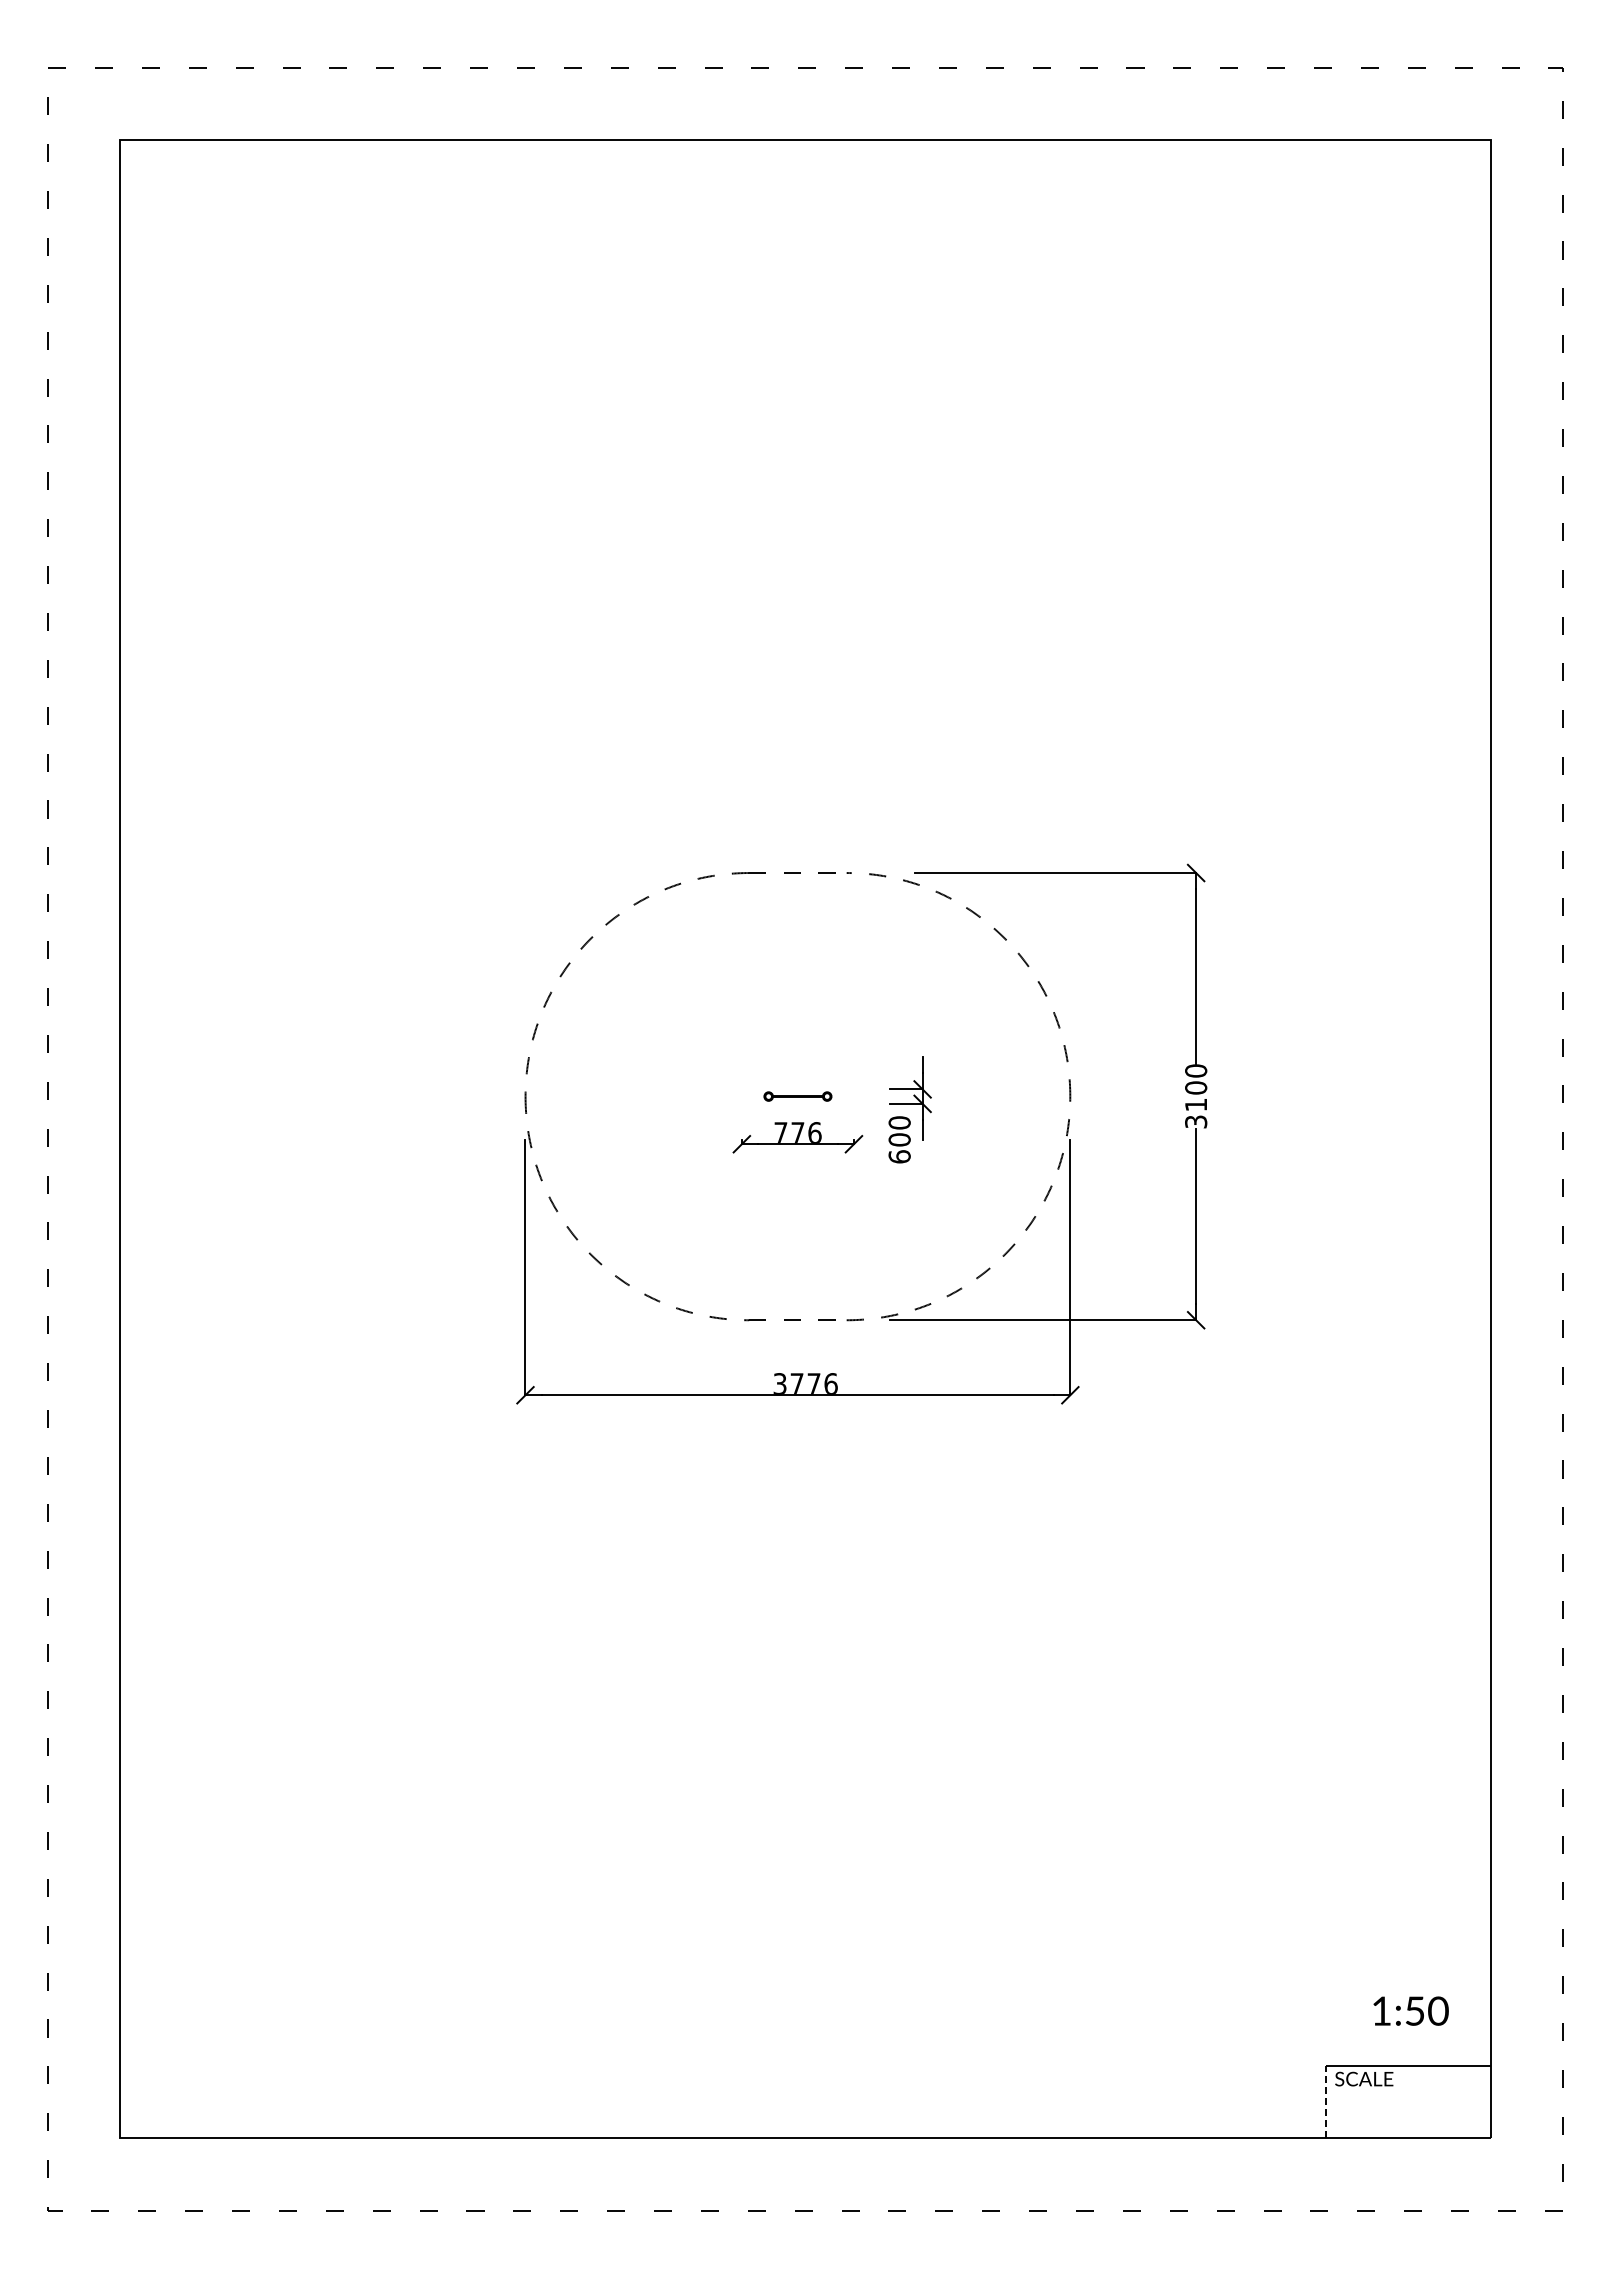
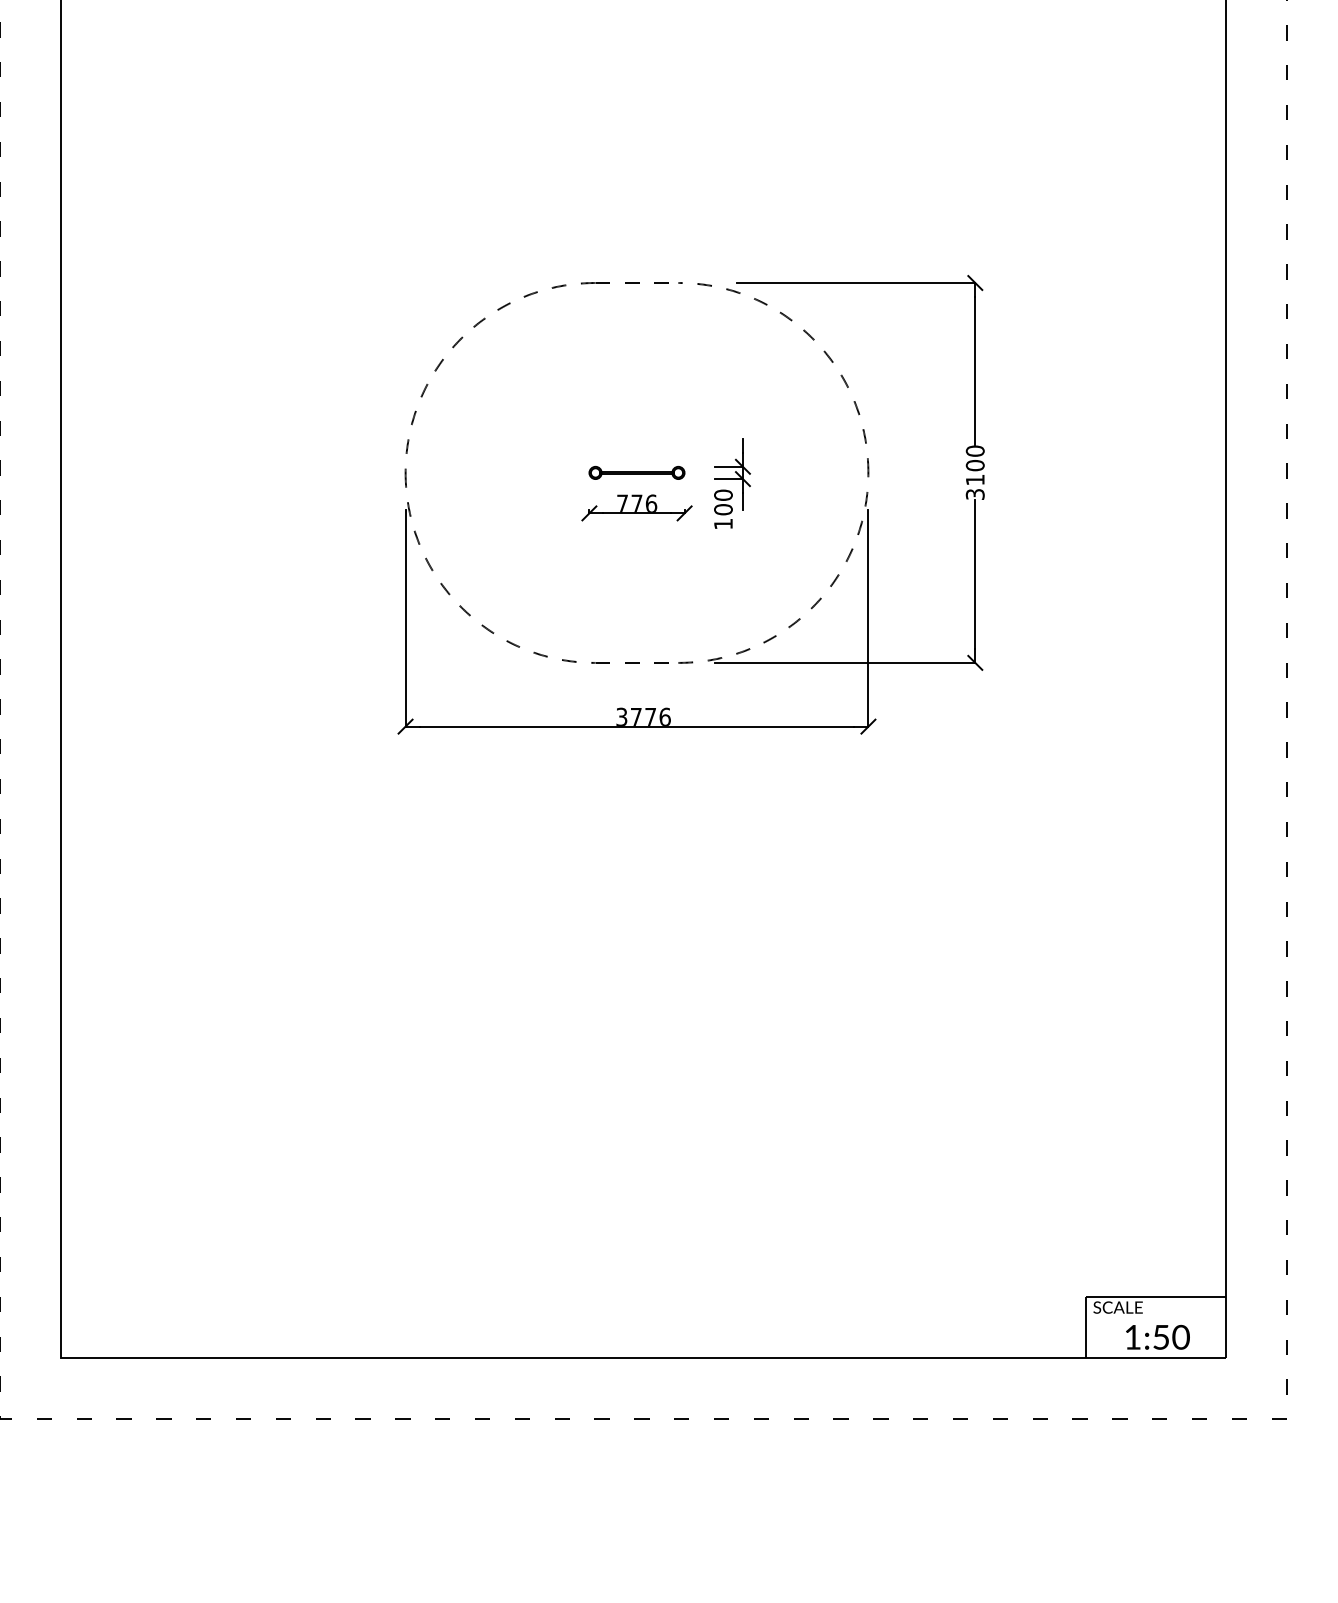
part: (797, 1096) -> (636, 472), size x1.67
text: (899, 1156) -> (723, 523), 600 -> 100
text: (1410, 2010) -> (1157, 1336), moved
line: (1326, 2101) -> (1086, 1326), dashed -> solid

